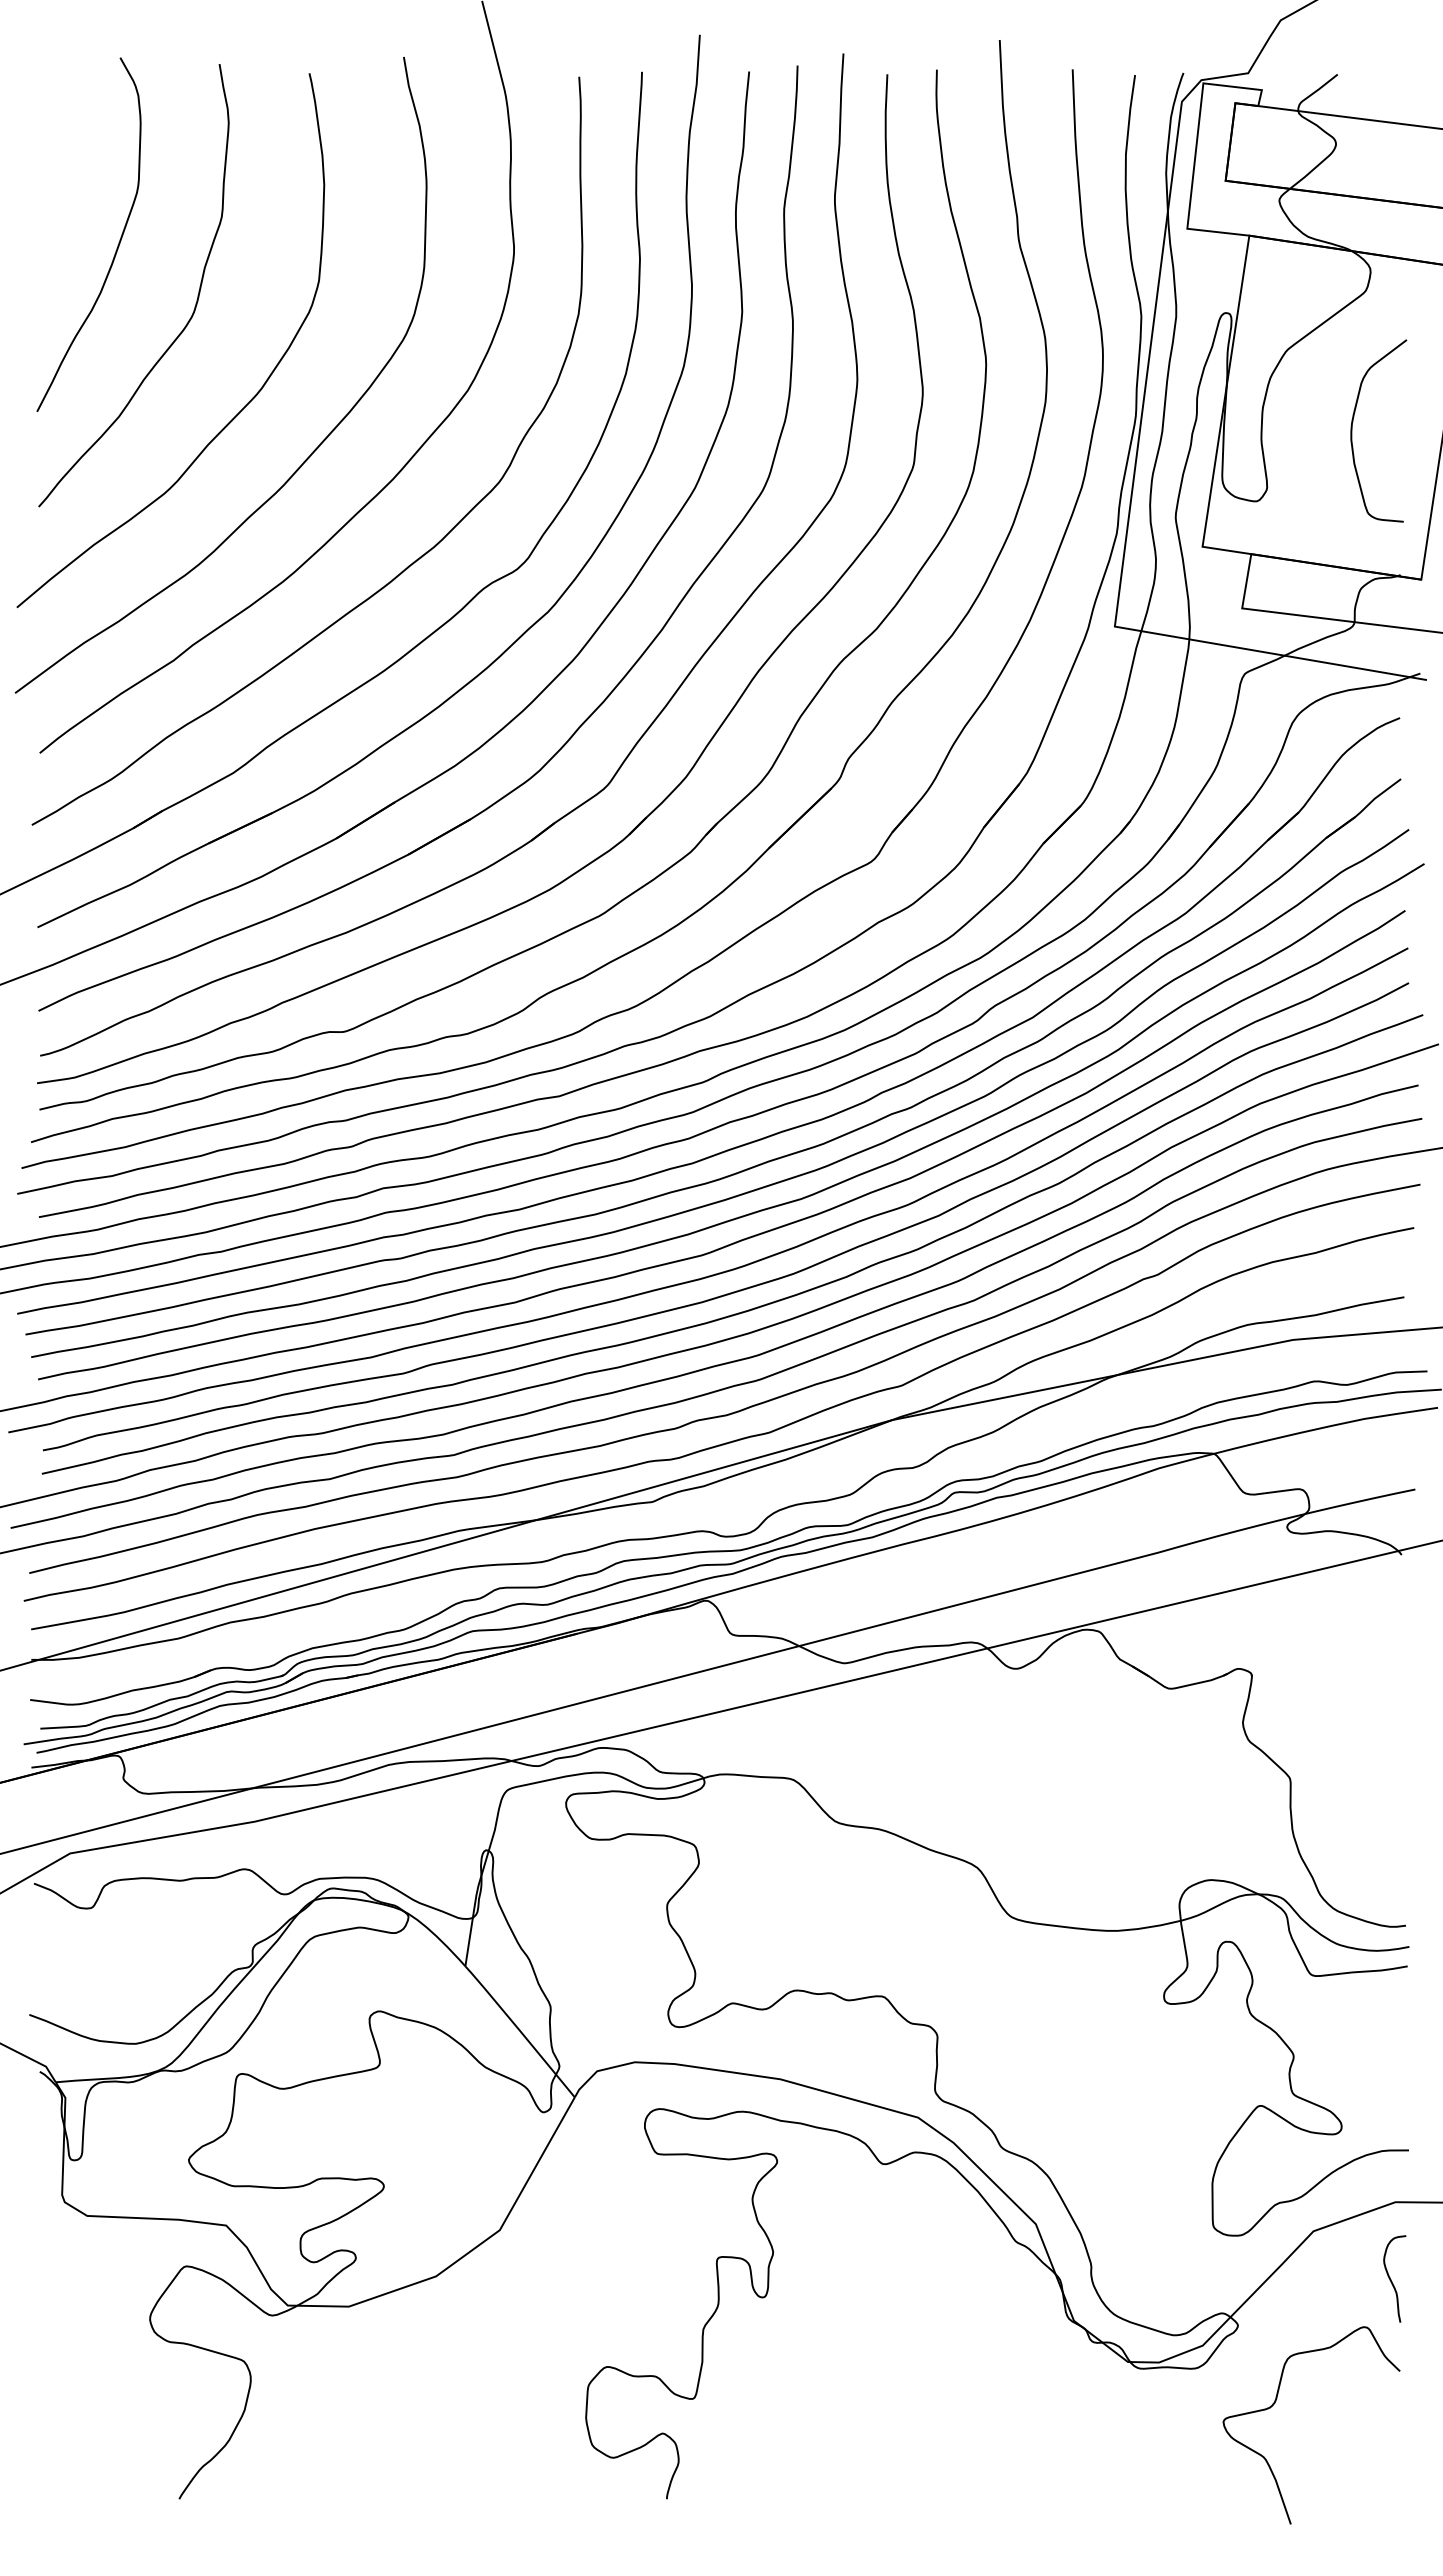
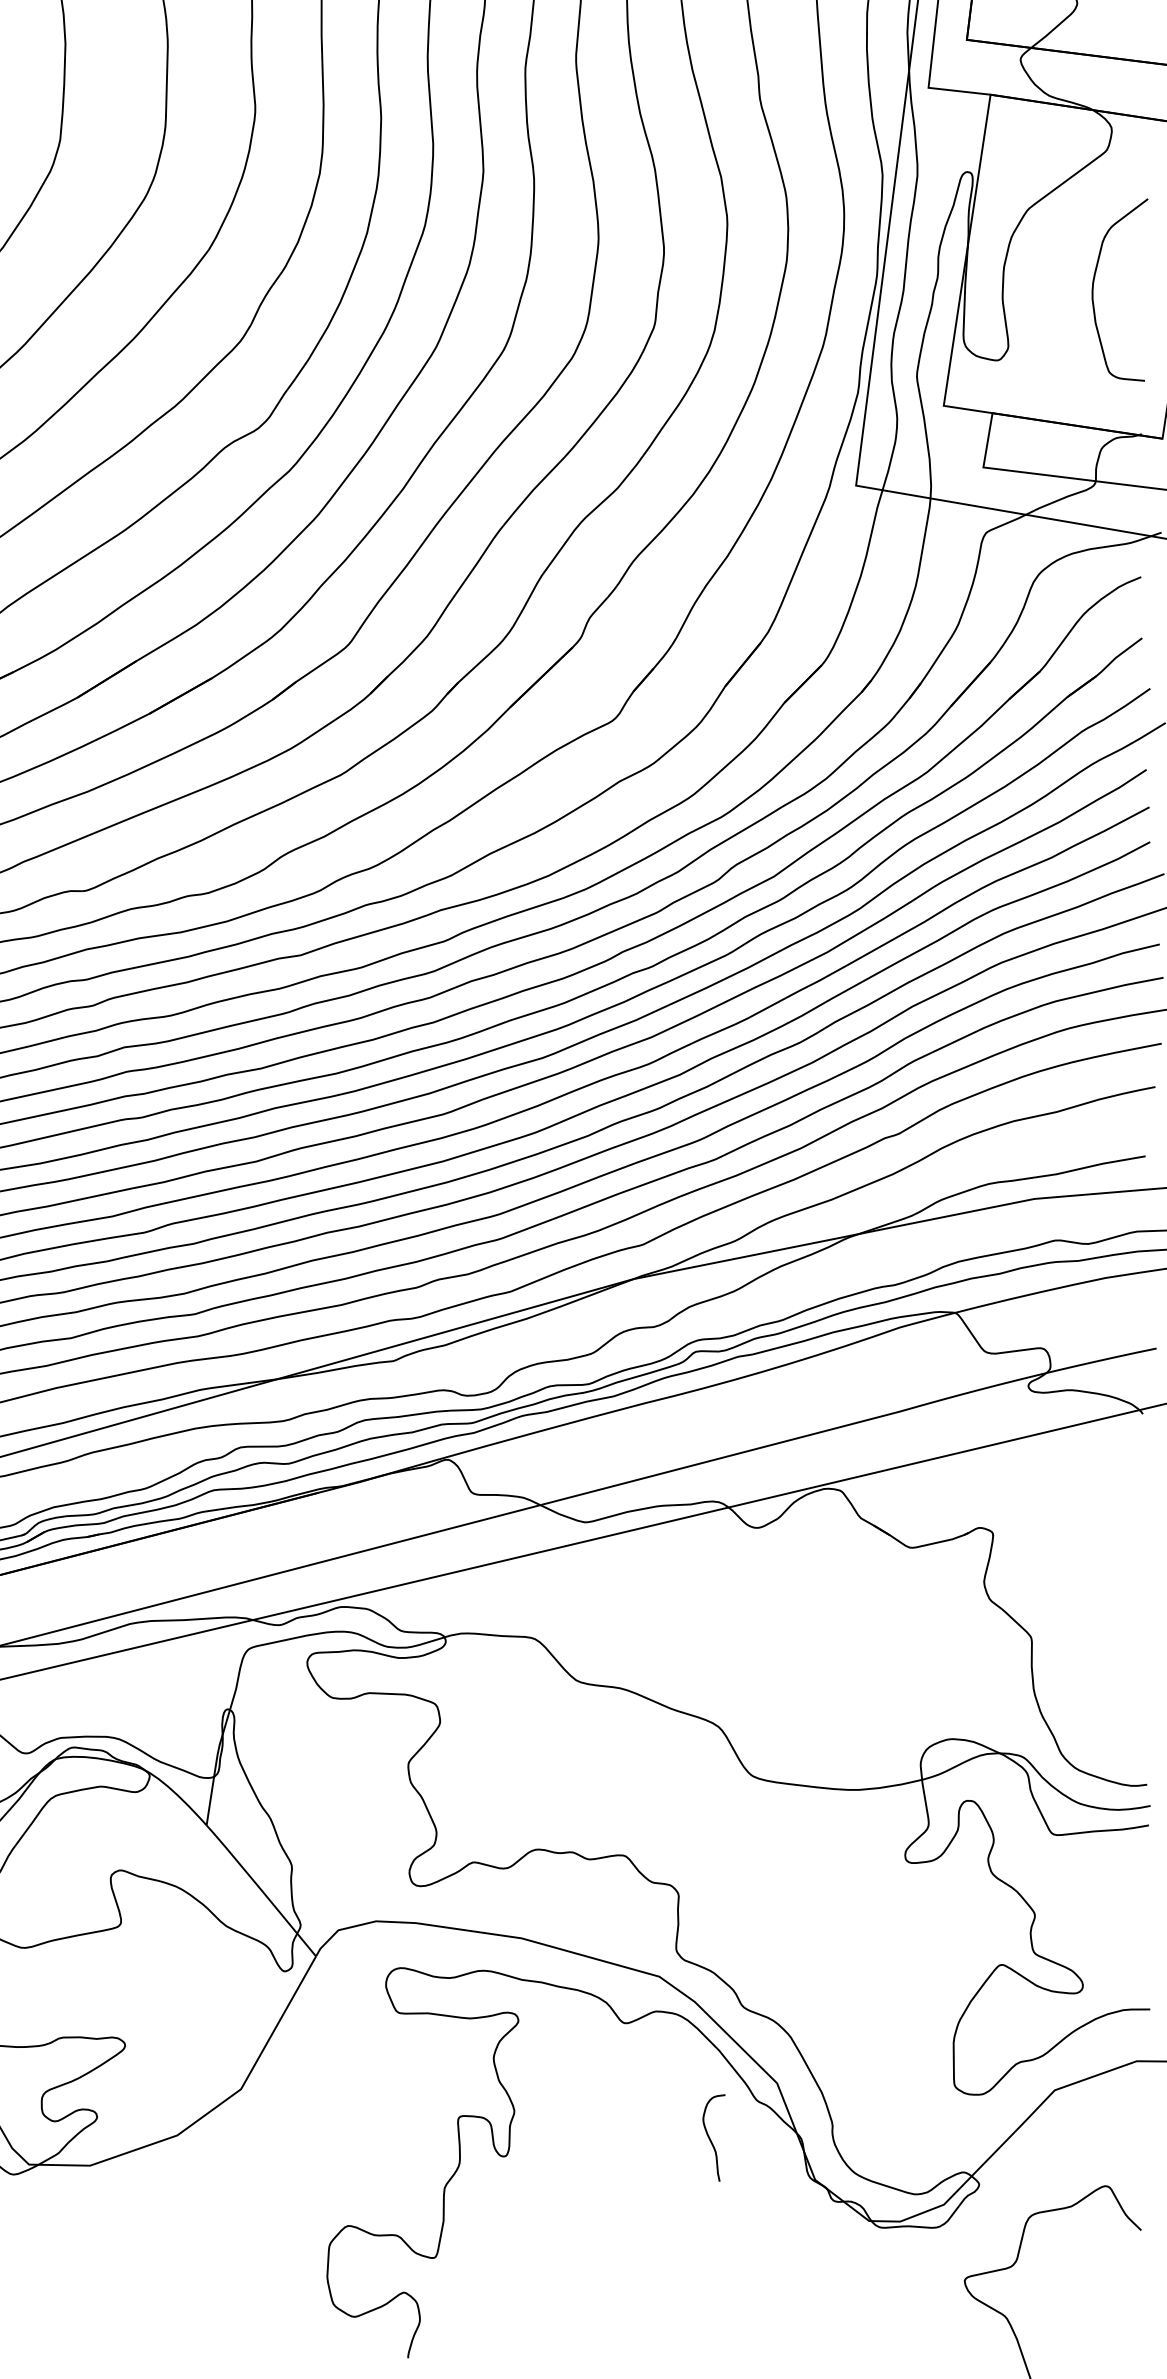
curve: (1391, 2279) -> (710, 2138), moved

